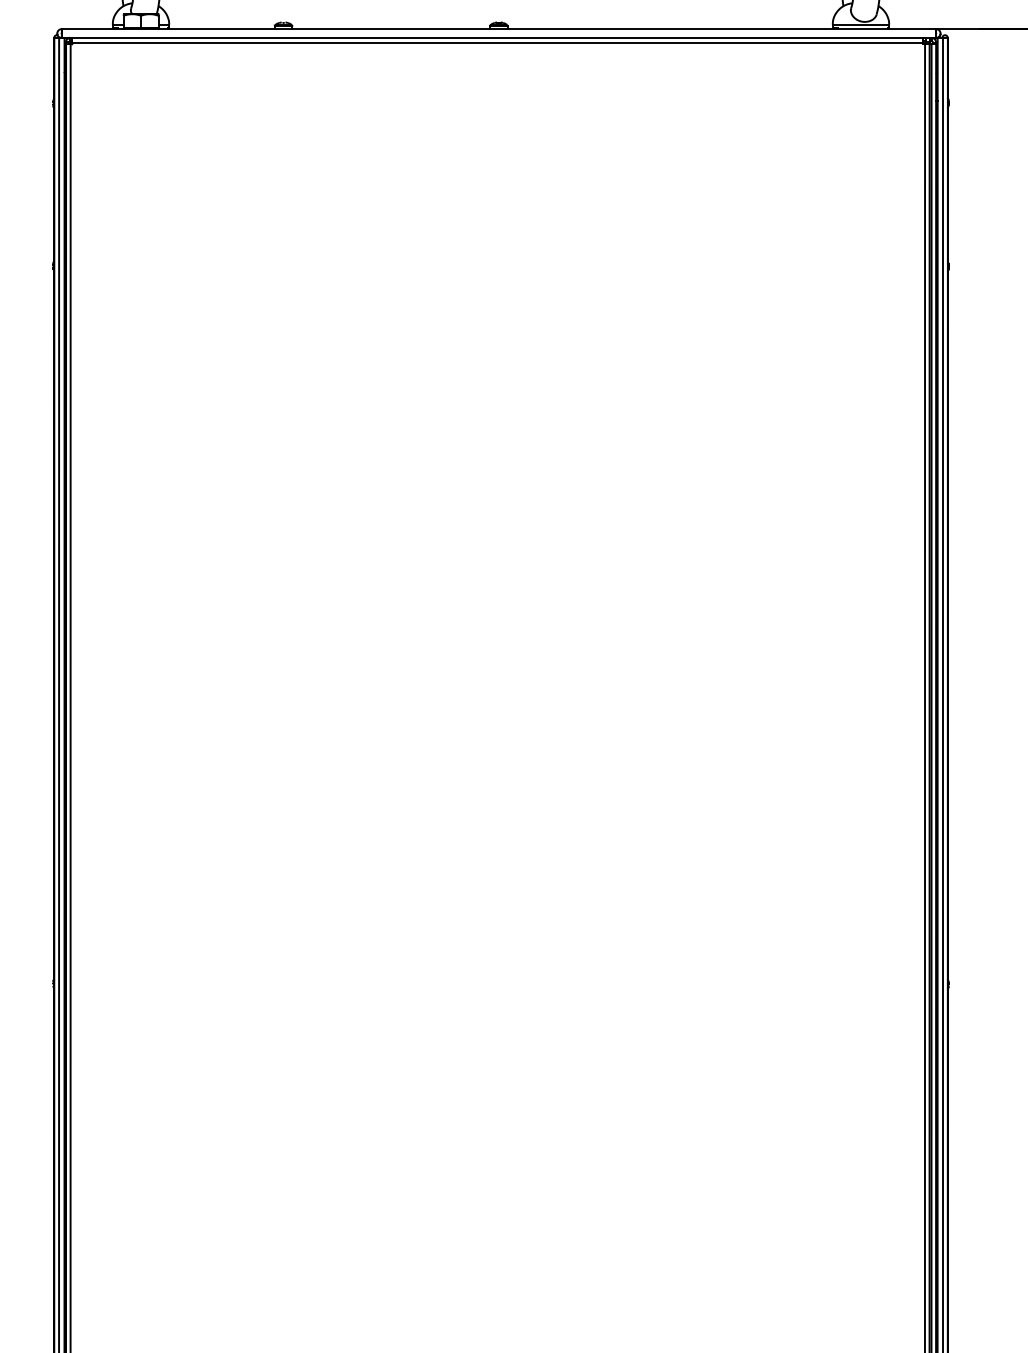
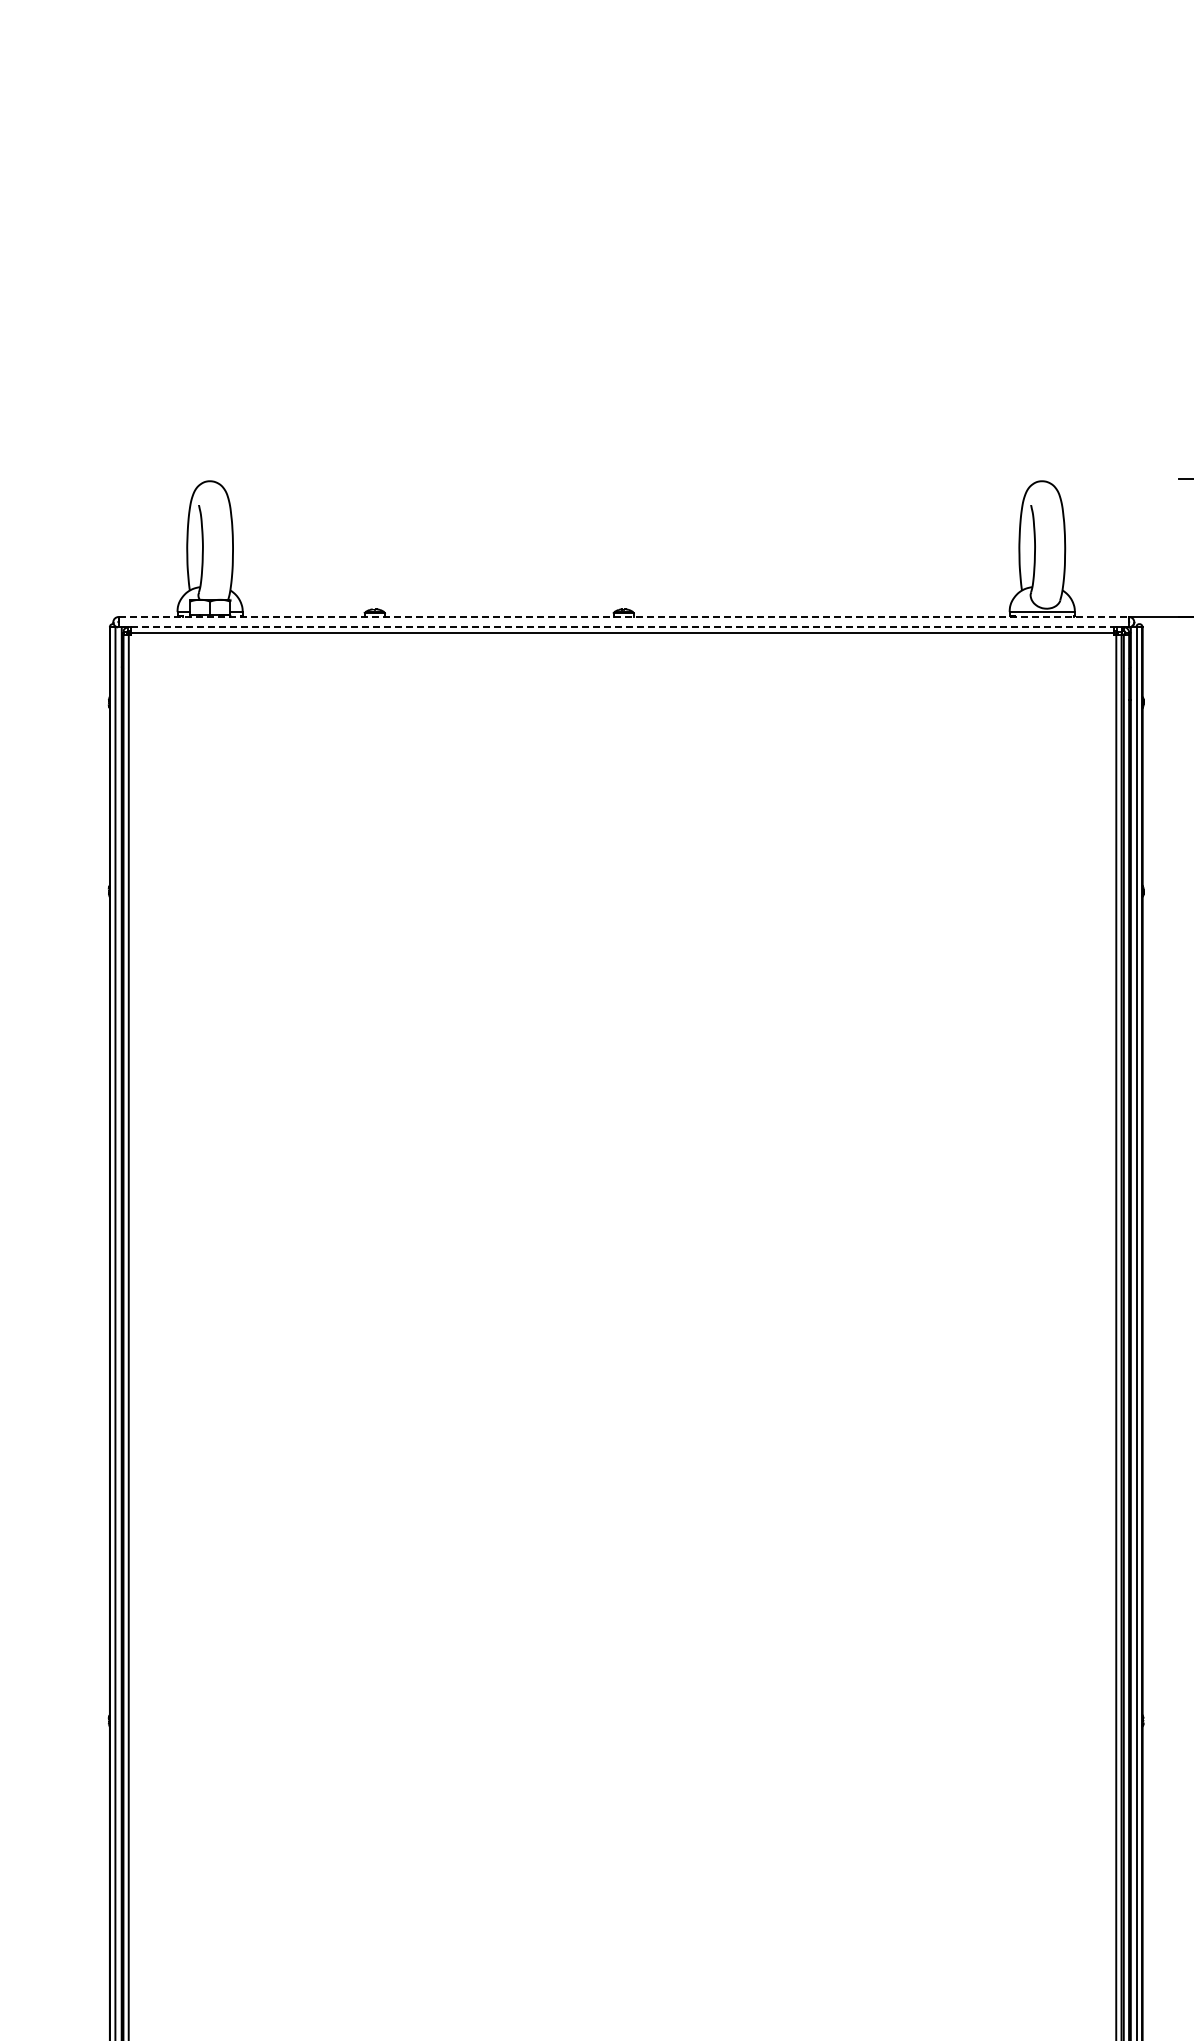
line: (499, 28) -> (624, 616), solid -> dashed
line: (497, 38) -> (622, 627), solid -> dashed

